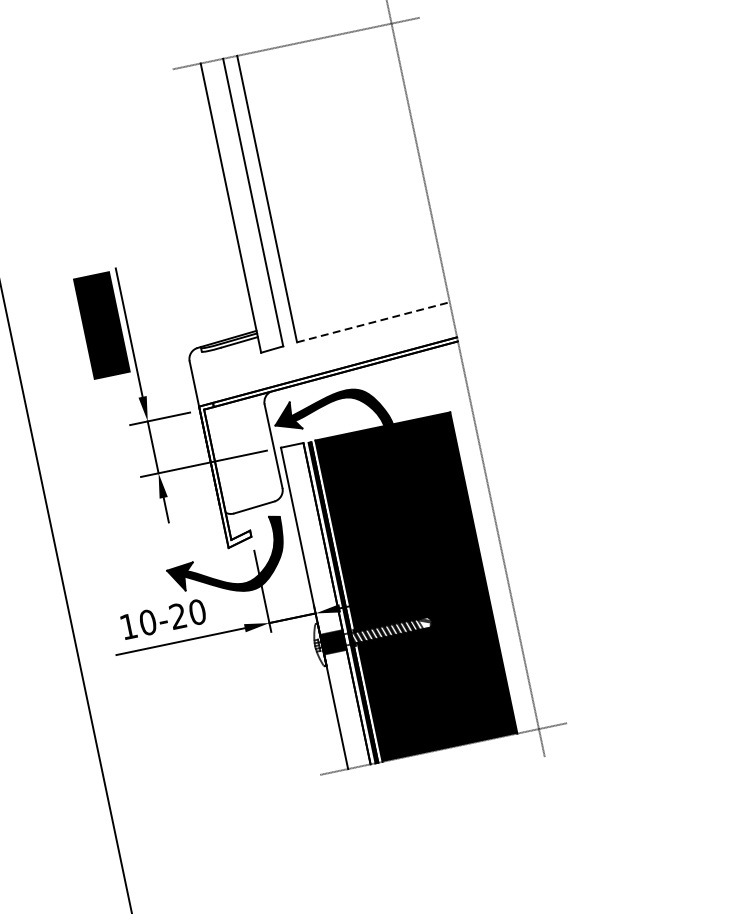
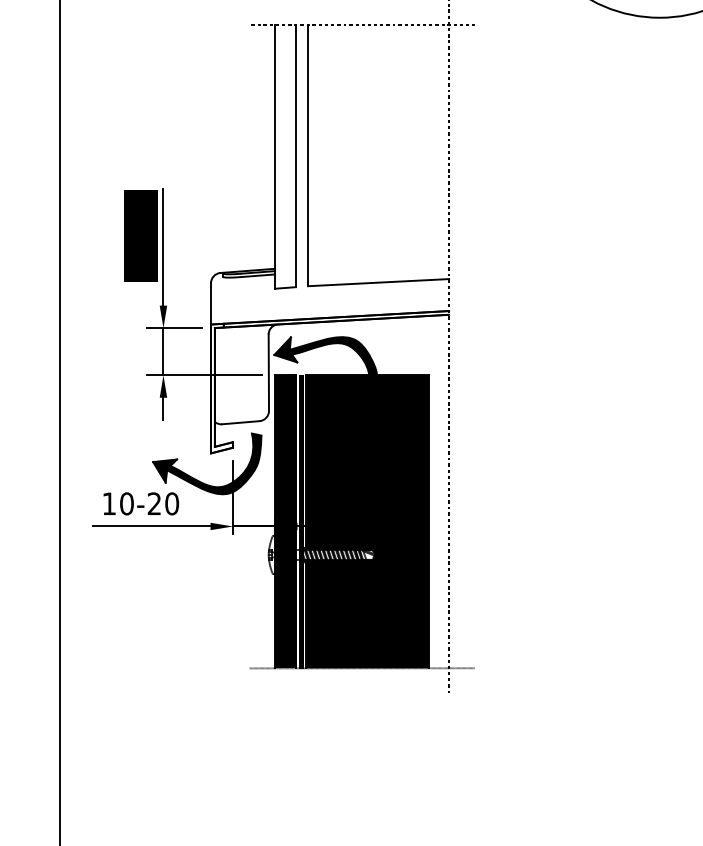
line: (374, 321) -> (379, 282), dashed -> solid
fill: (325, 605) -> (285, 521), added

